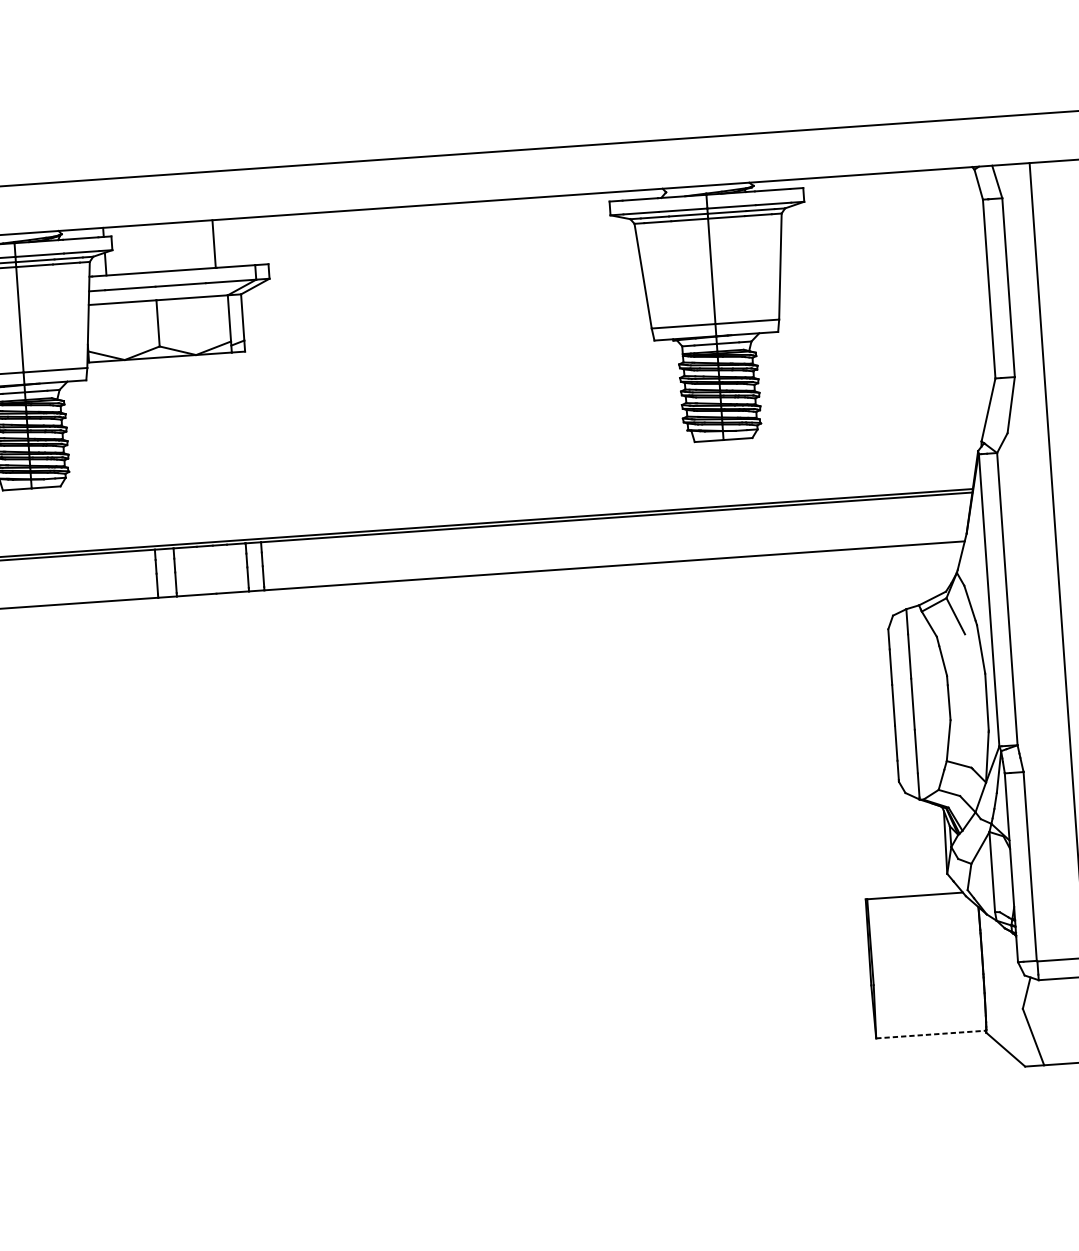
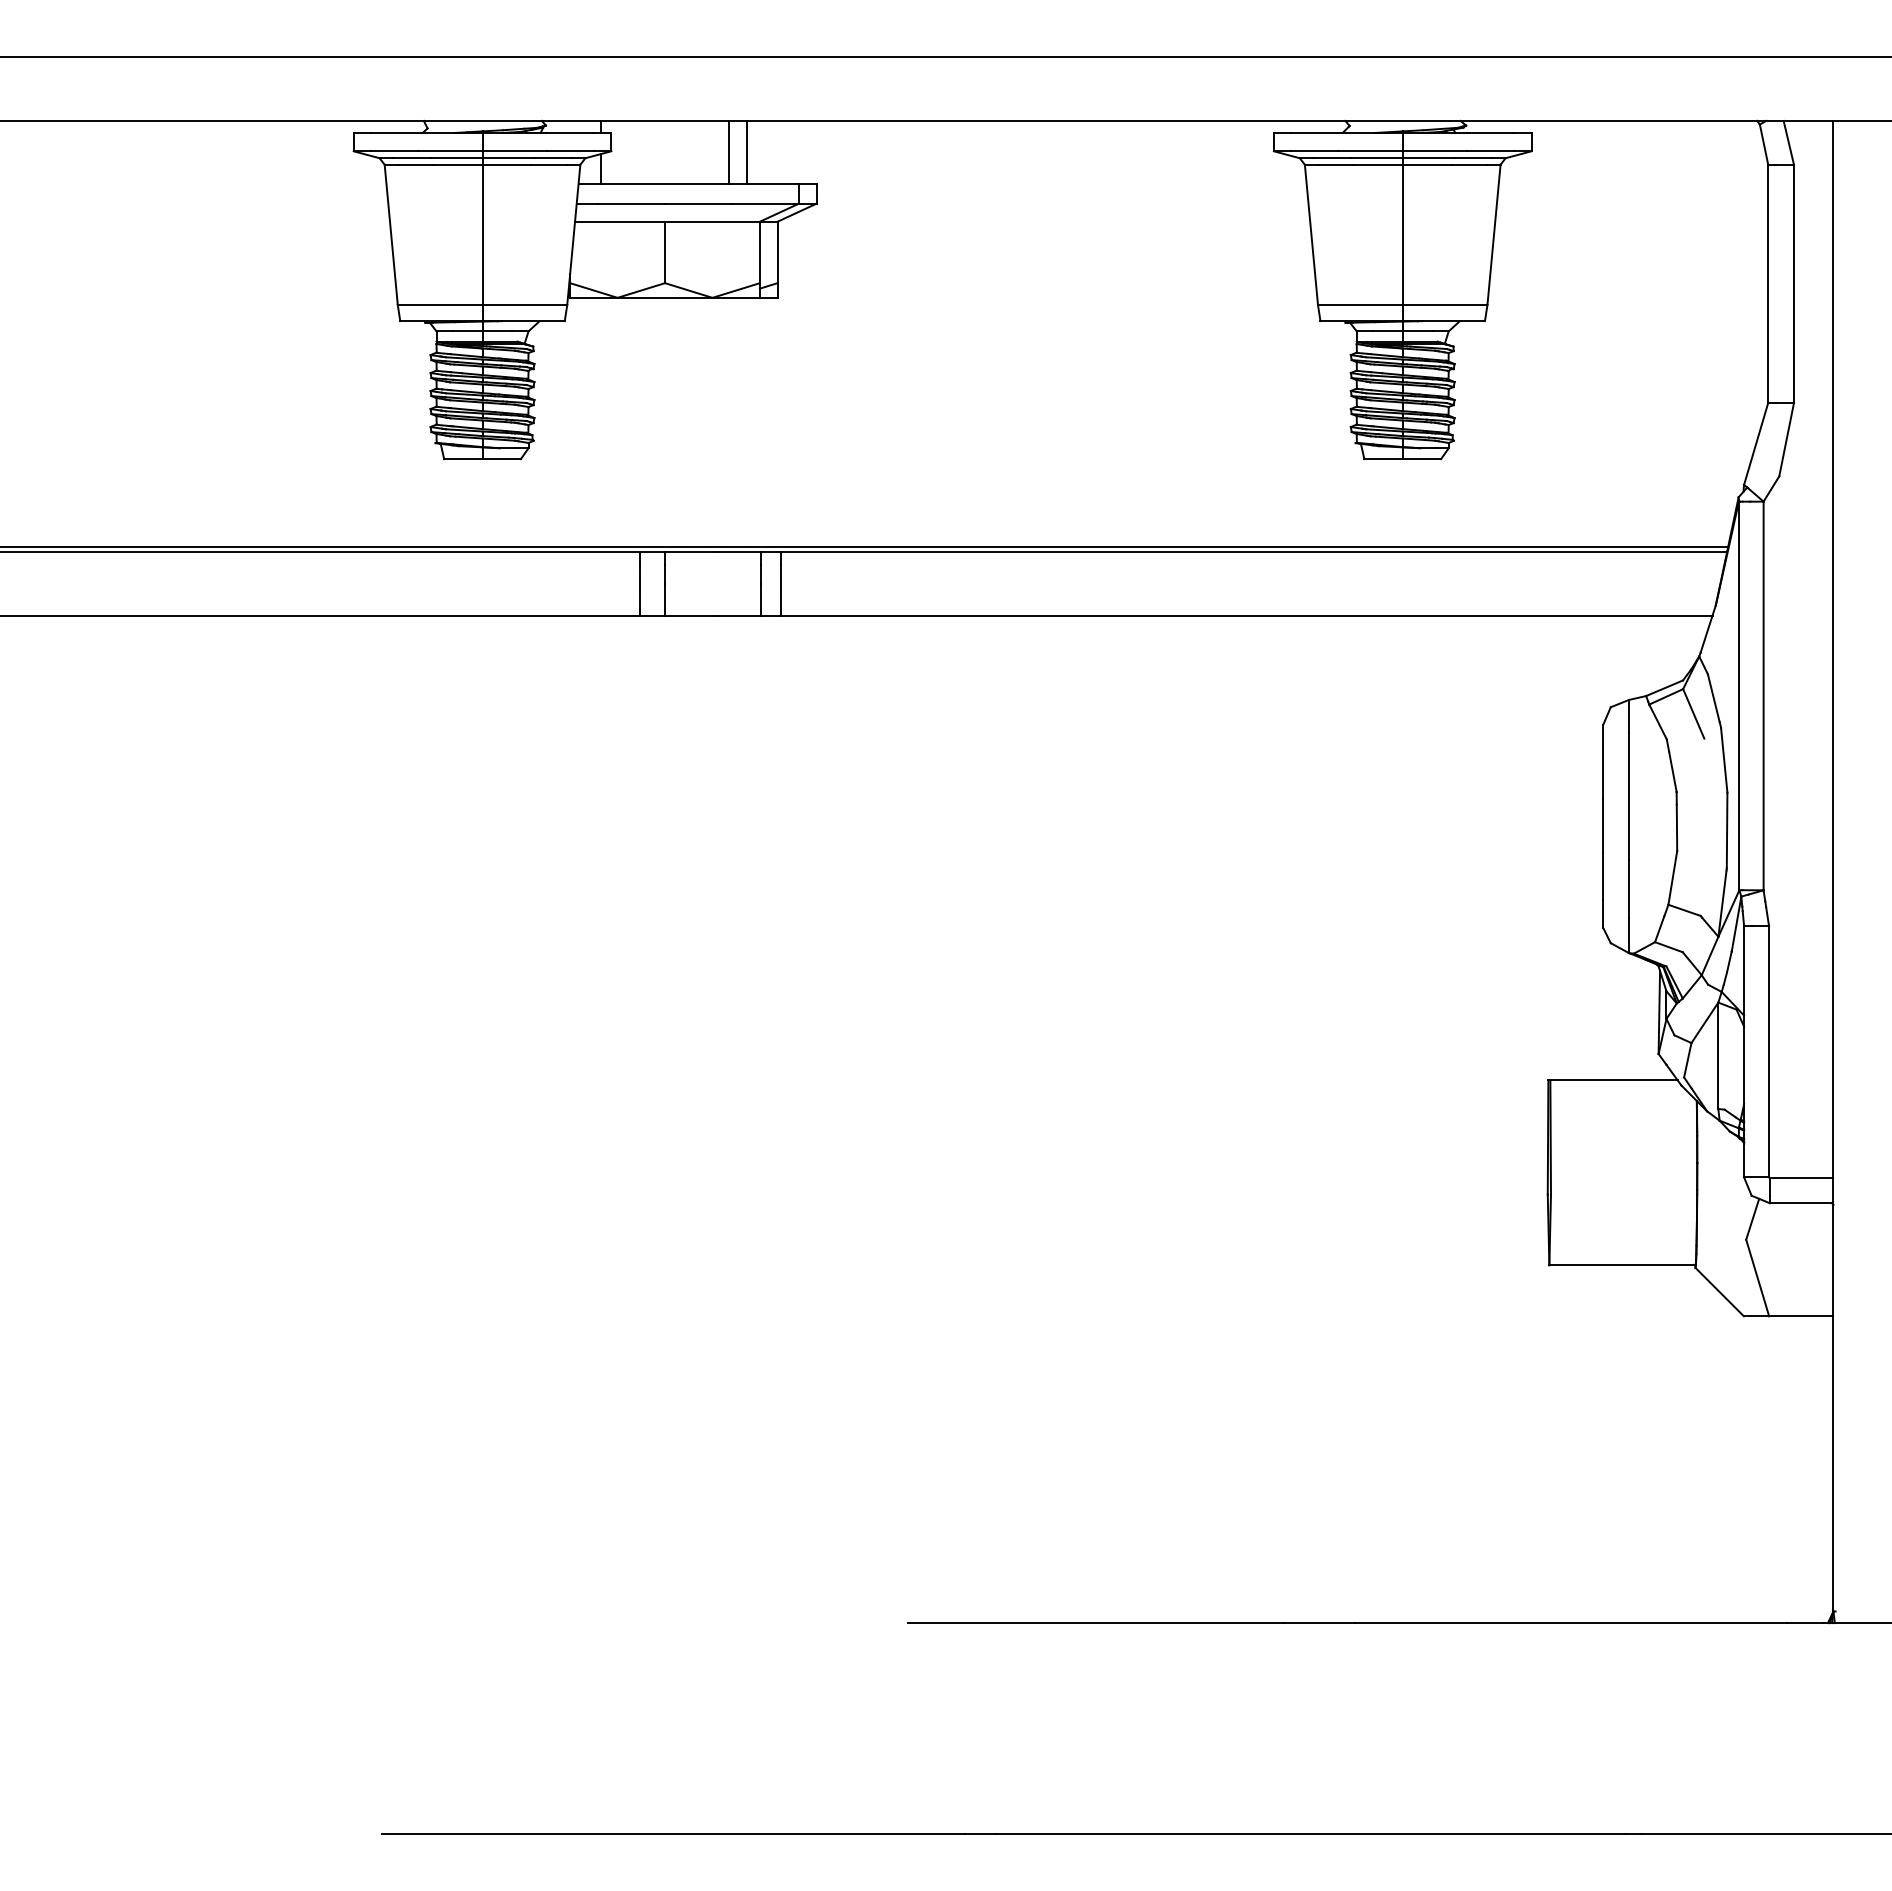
line: (200, 244) -> (728, 152), added
line: (931, 1034) -> (1622, 1265), dashed -> solid

